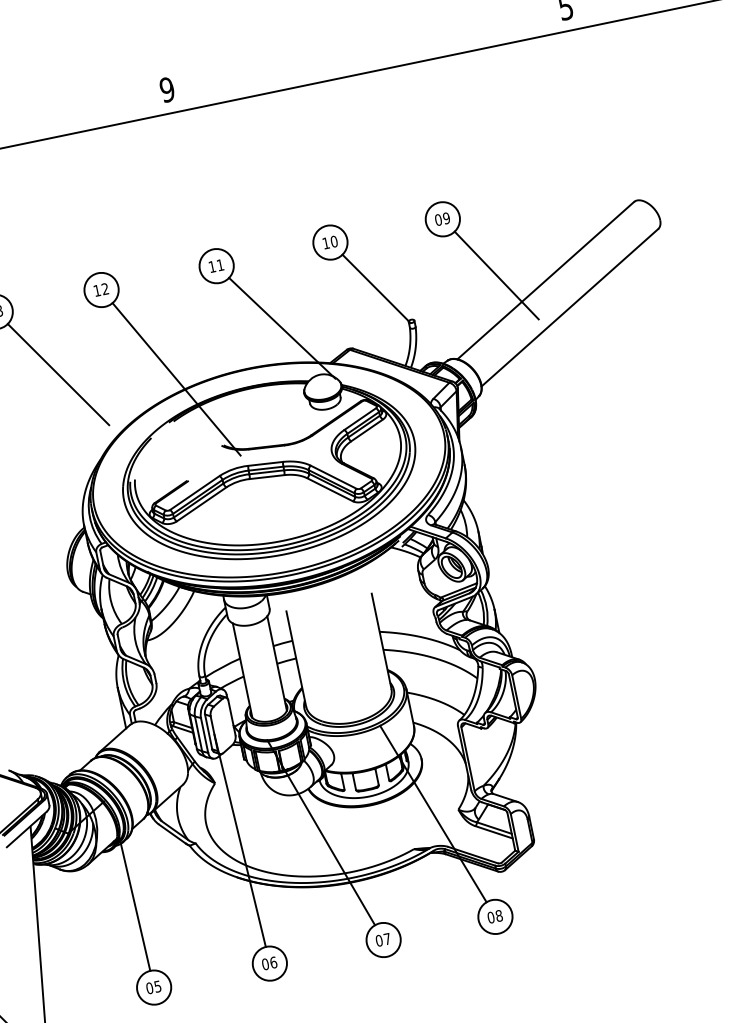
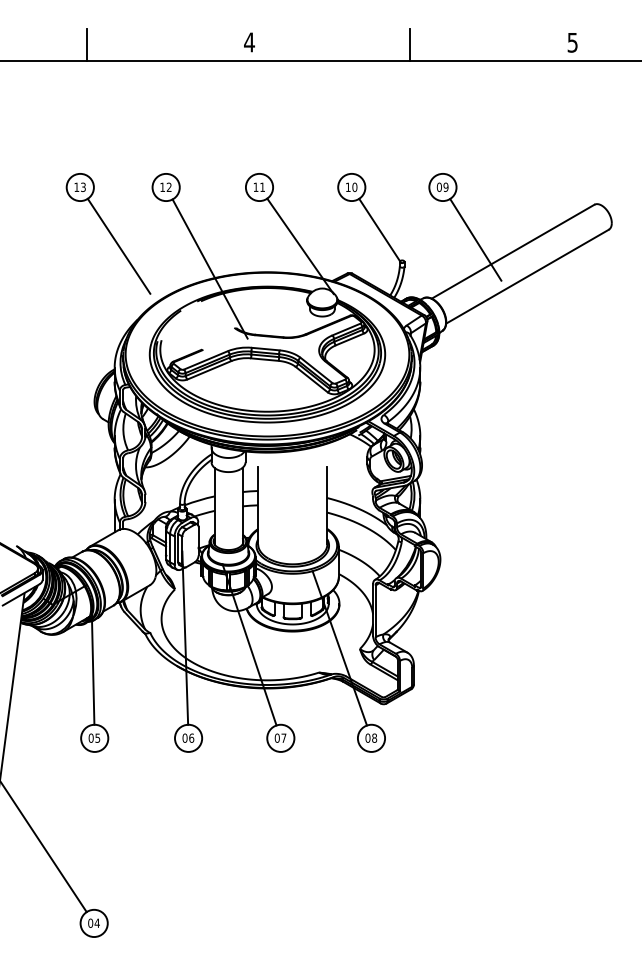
line: (366, 51) -> (410, 44), added
text: (167, 89) -> (249, 42), 9 -> 4

